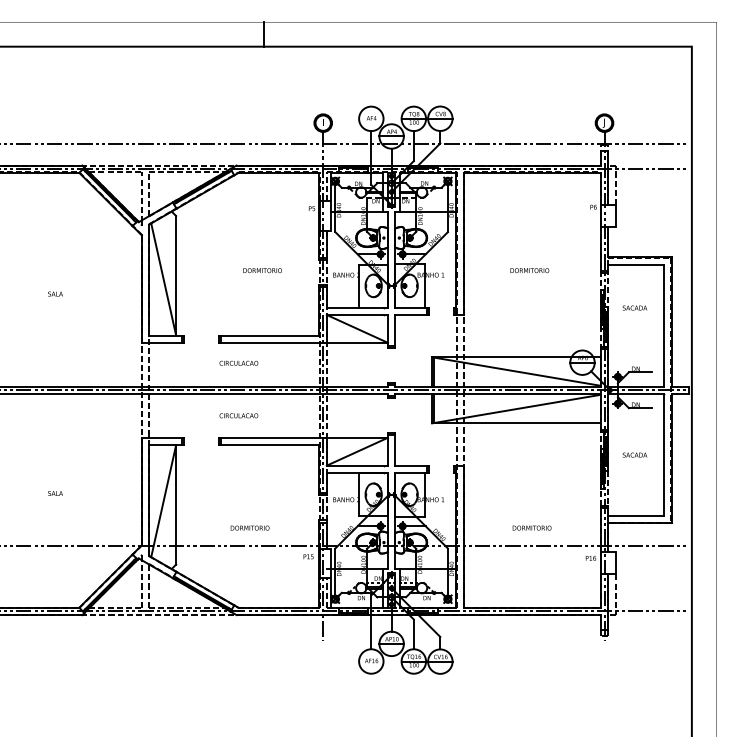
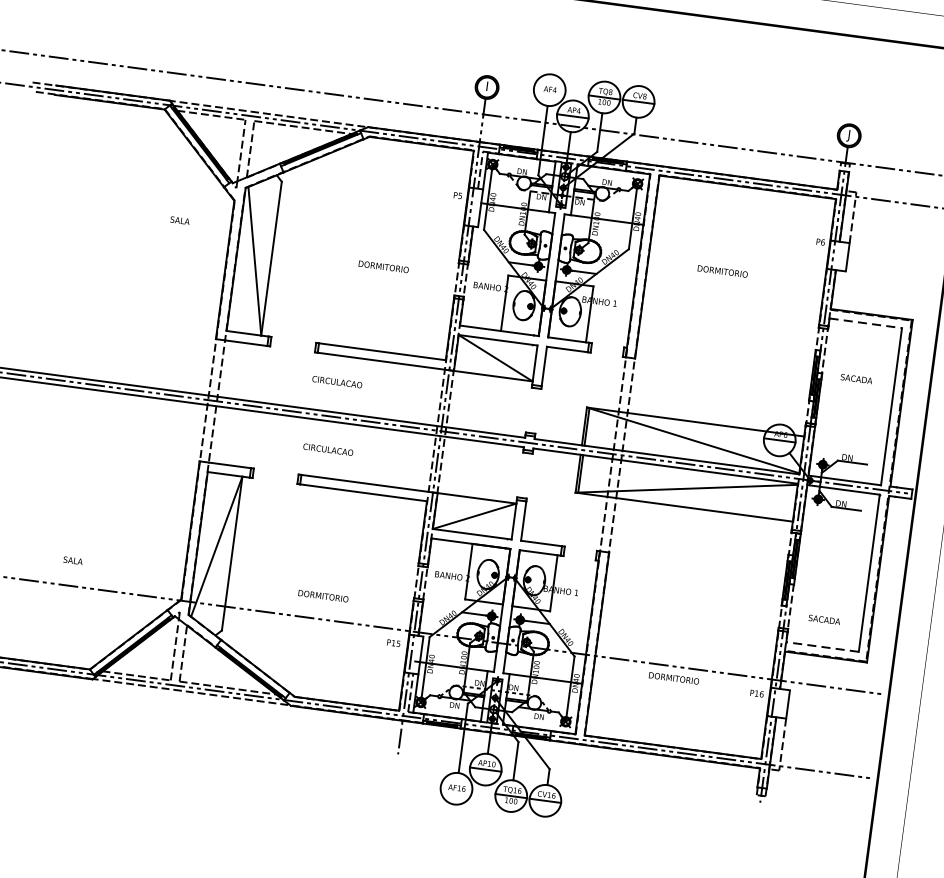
line: (636, 264) -> (866, 323), solid -> dashed
text: (529, 270) -> (722, 271), moved
text: (55, 293) -> (180, 219), moved
text: (634, 454) -> (824, 618), moved
text: (55, 493) -> (73, 560), moved
line: (635, 516) -> (821, 647), solid -> dashed
text: (531, 527) -> (673, 677), moved

